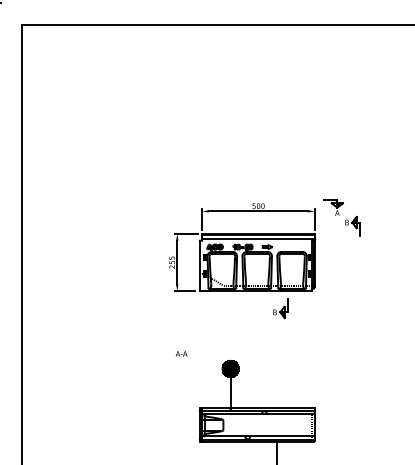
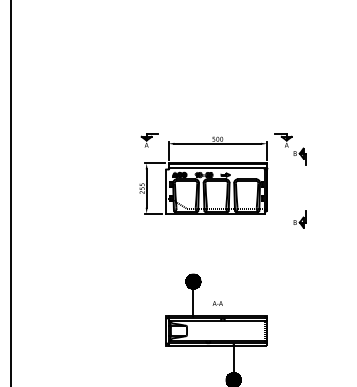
part: (180, 207) -> (149, 140), added
part: (280, 308) -> (300, 219), moved
text: (181, 353) -> (217, 303), moved

